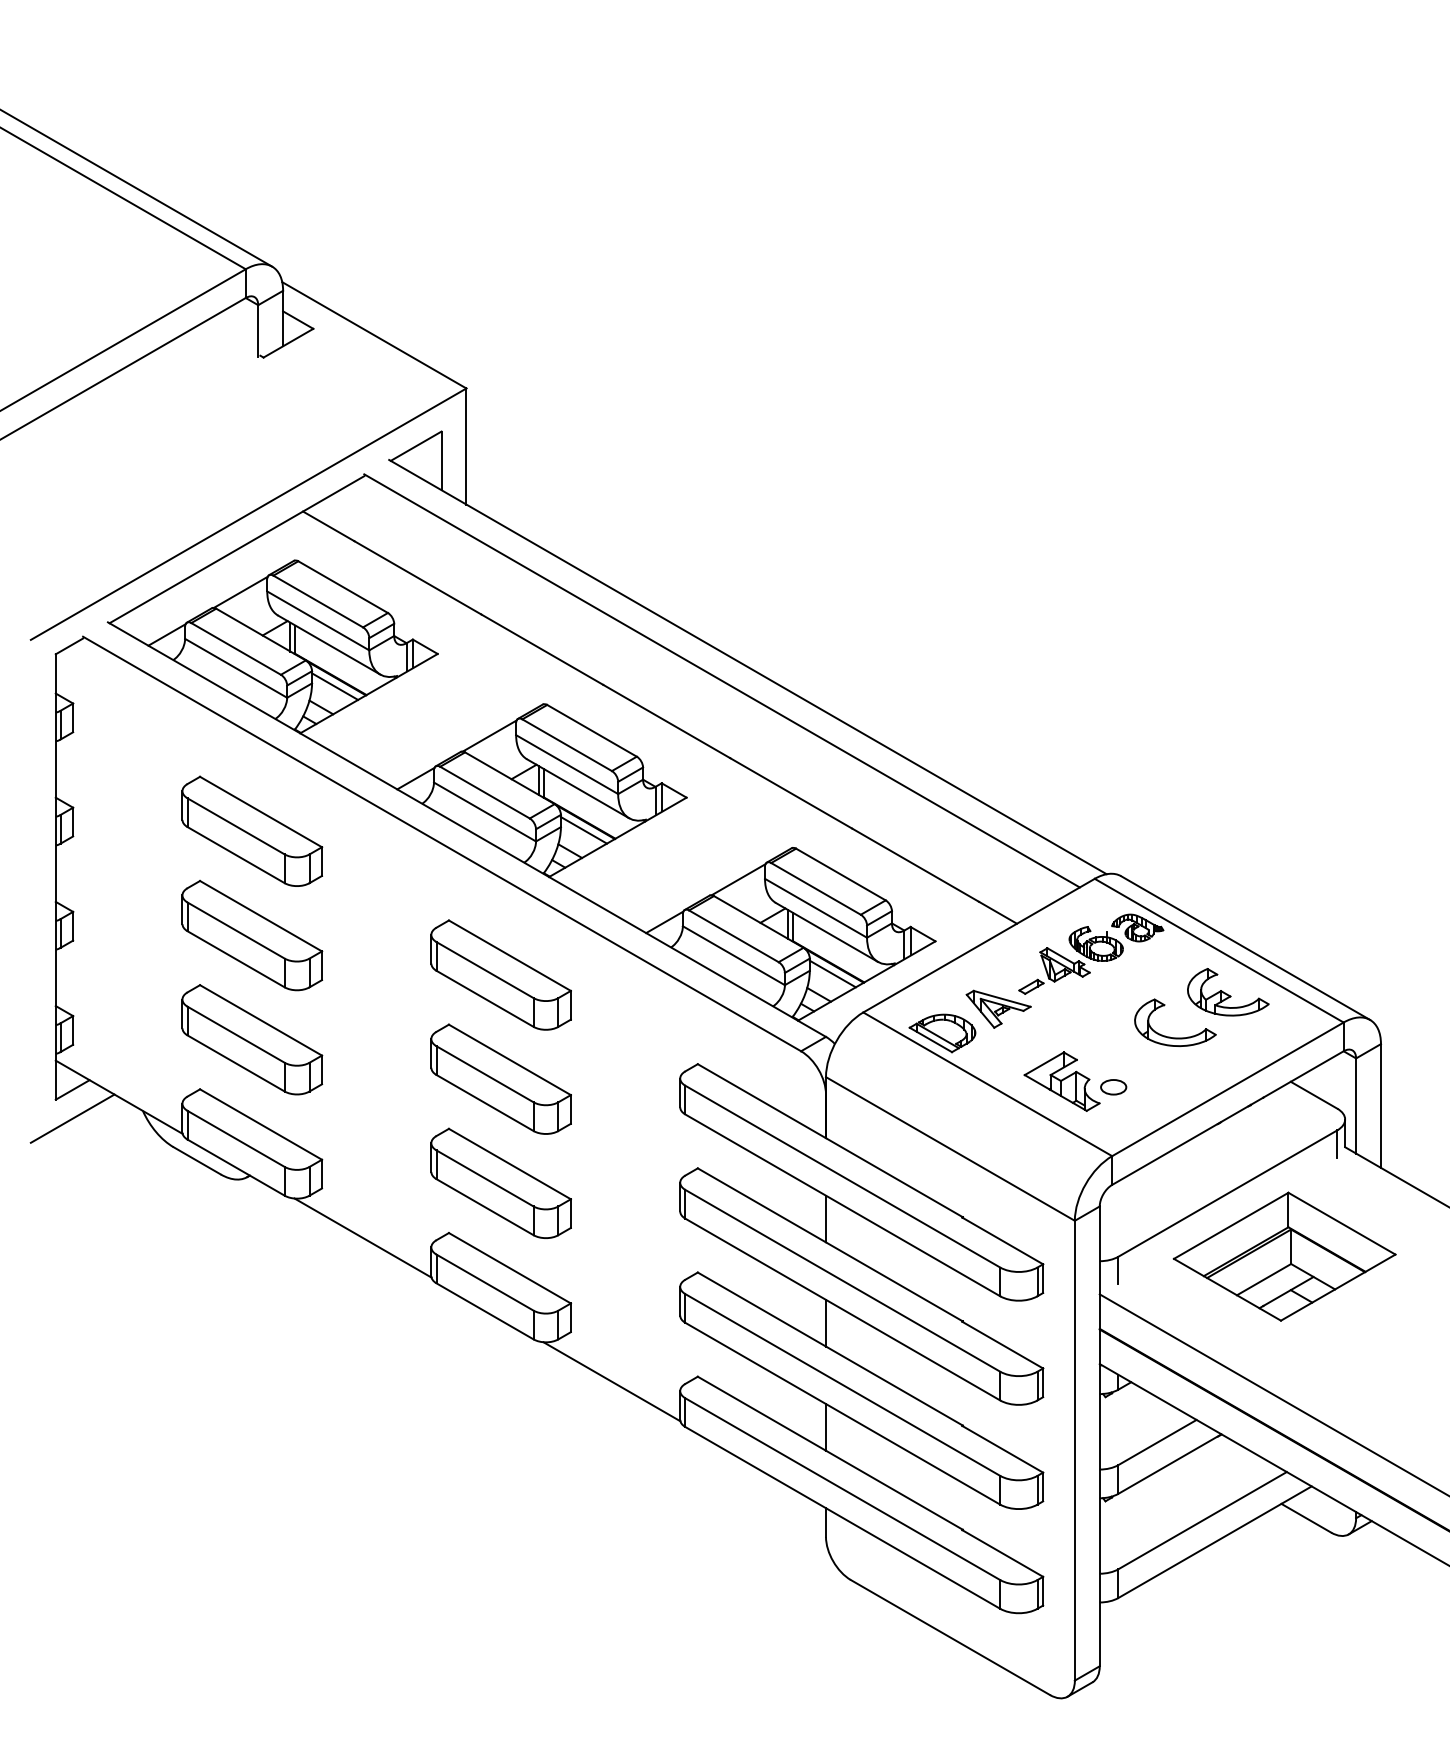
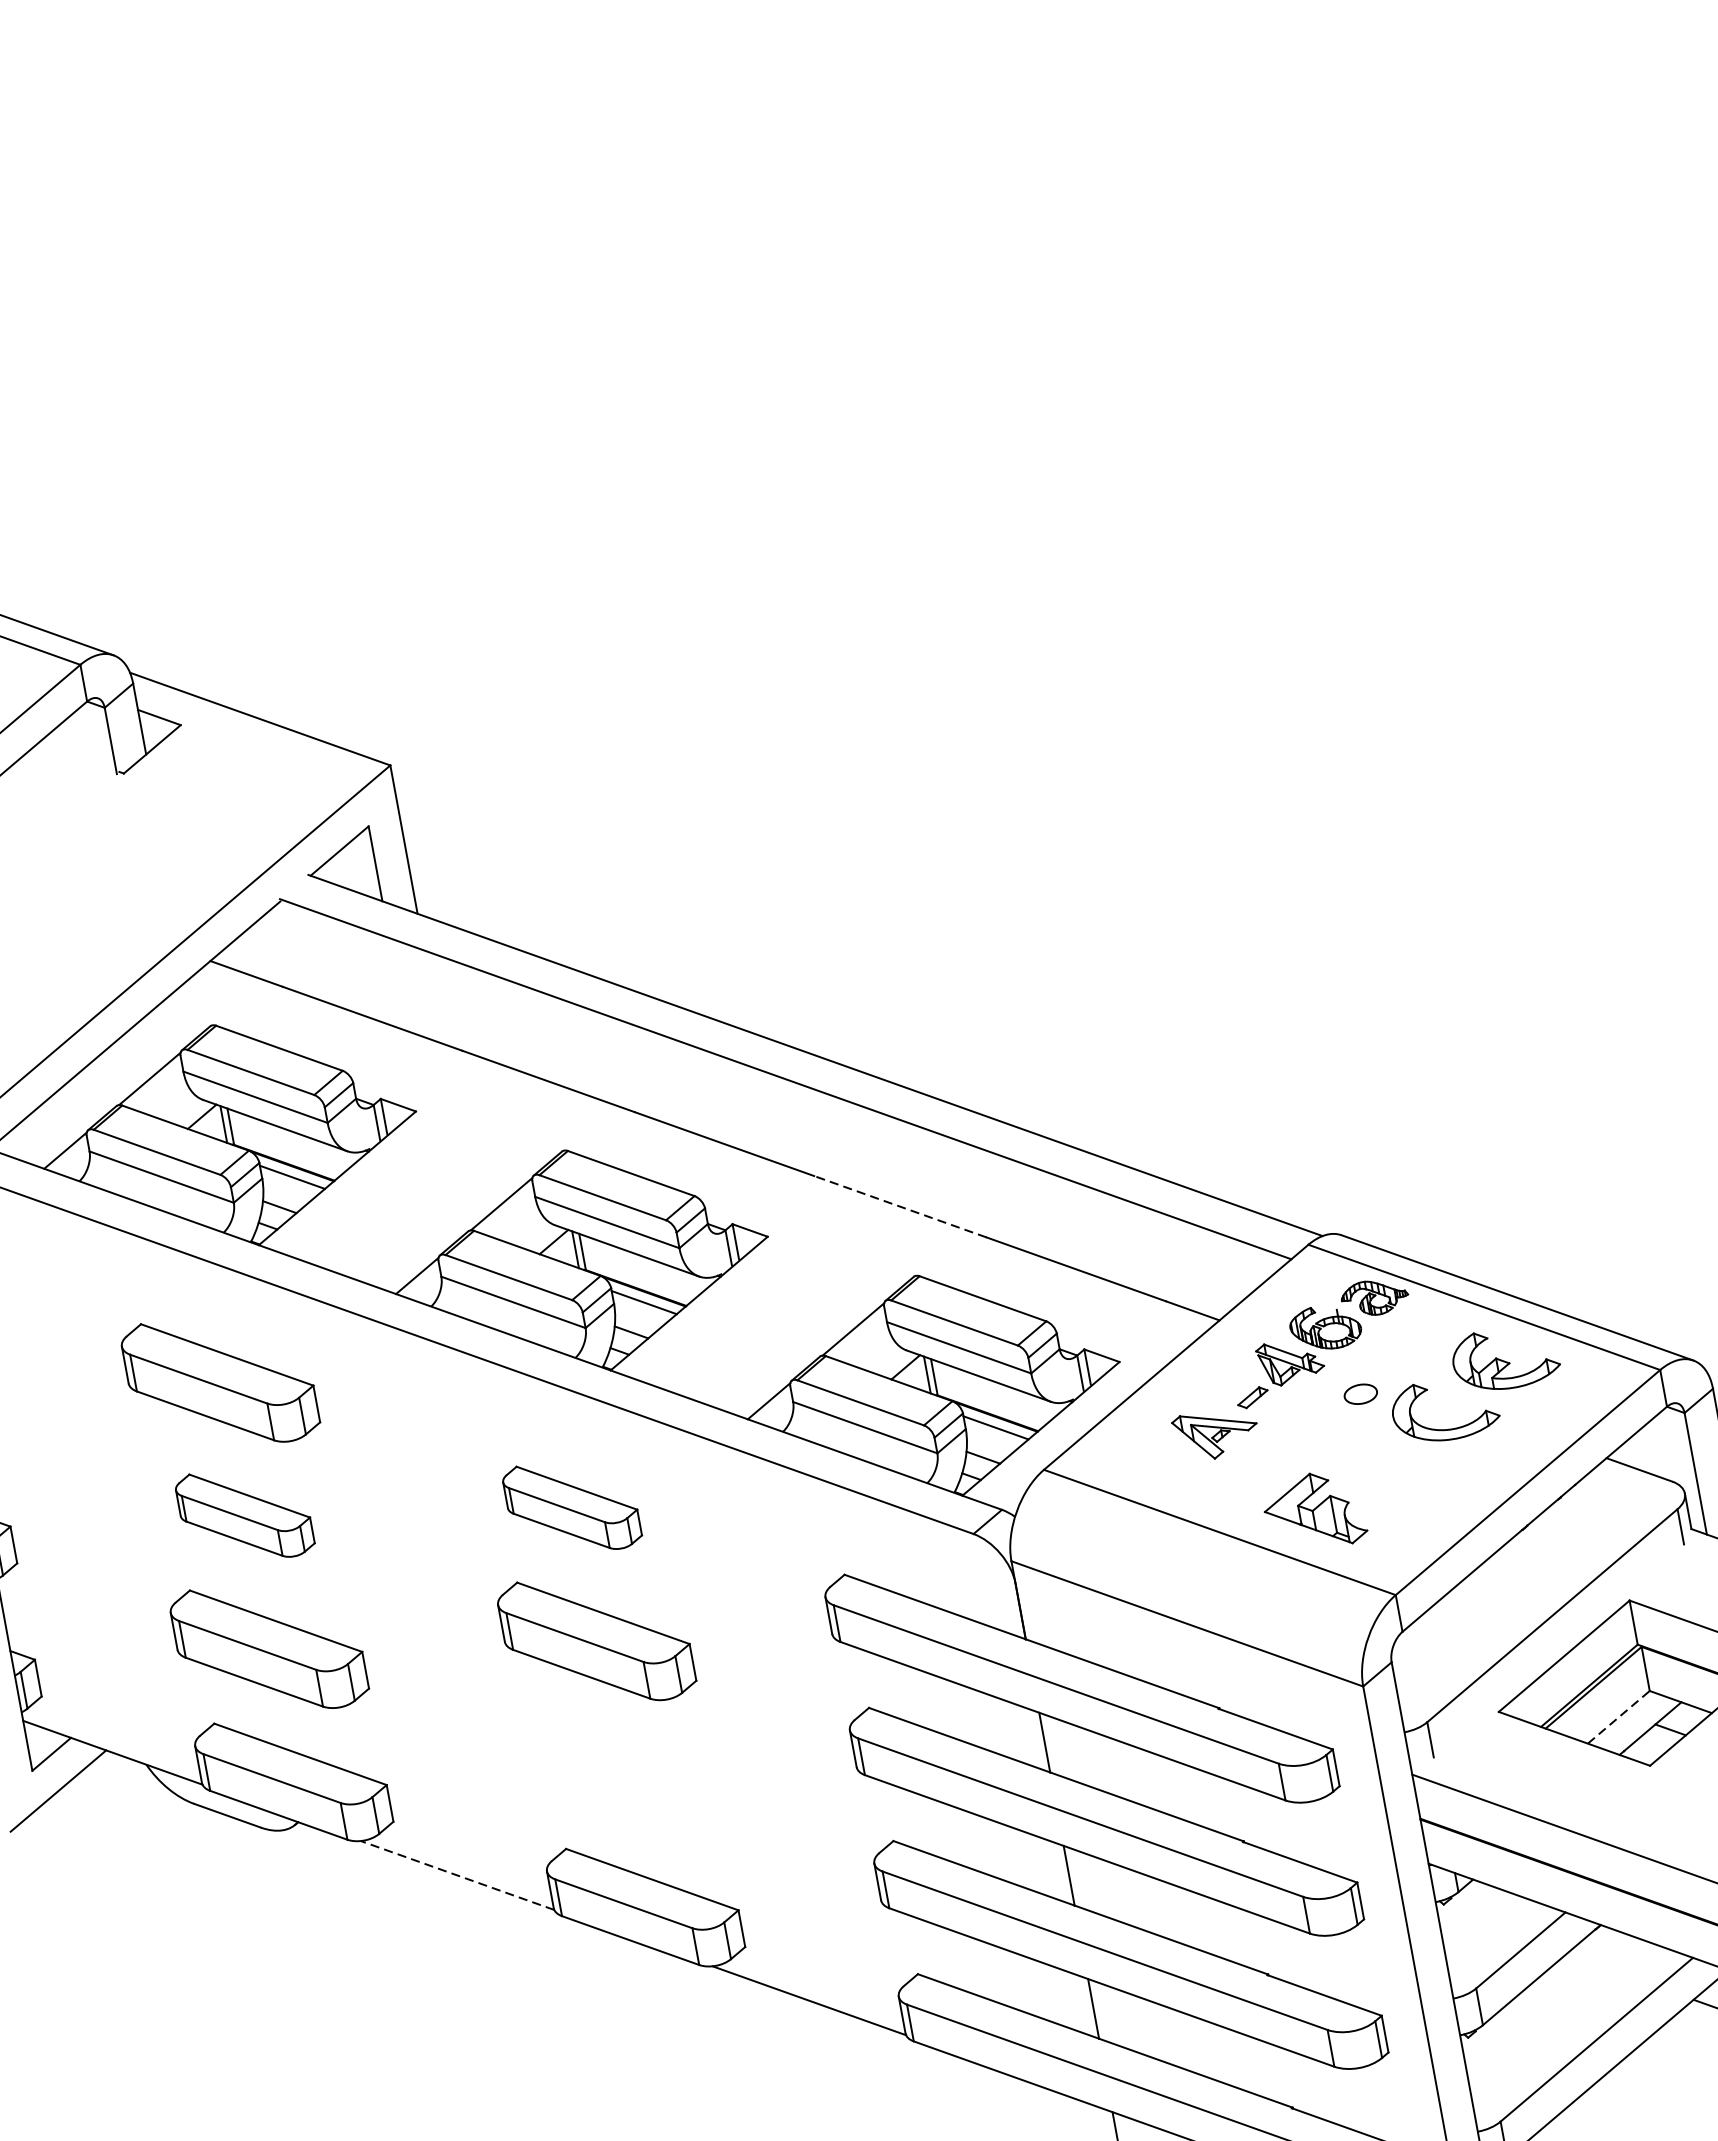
line: (790, 793) -> (899, 1207), solid -> dashed
part: (252, 935) -> (245, 1514), size x0.7
part: (500, 974) -> (571, 1506), size x0.7
part: (942, 1033) -> (1150, 1478), removed
part: (1113, 1087) -> (1360, 1394), moved
part: (500, 1182) -> (620, 1772), removed
line: (362, 1237) -> (456, 1874), solid -> dashed
line: (1264, 1279) -> (1619, 1717), solid -> dashed

